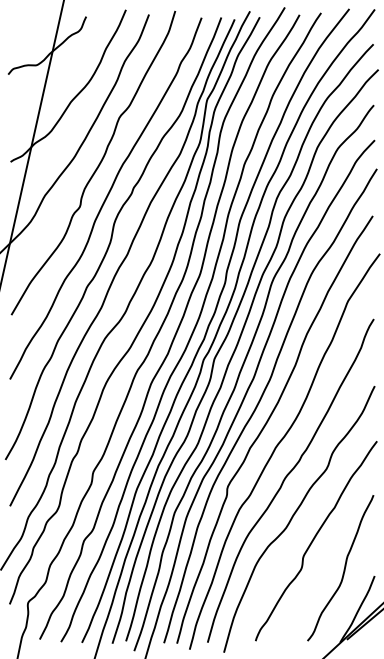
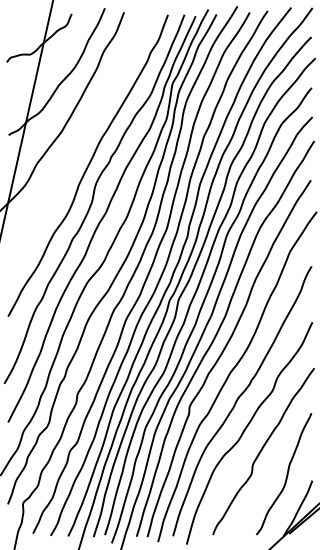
curve: (97, 165) -> (81, 138), removed

